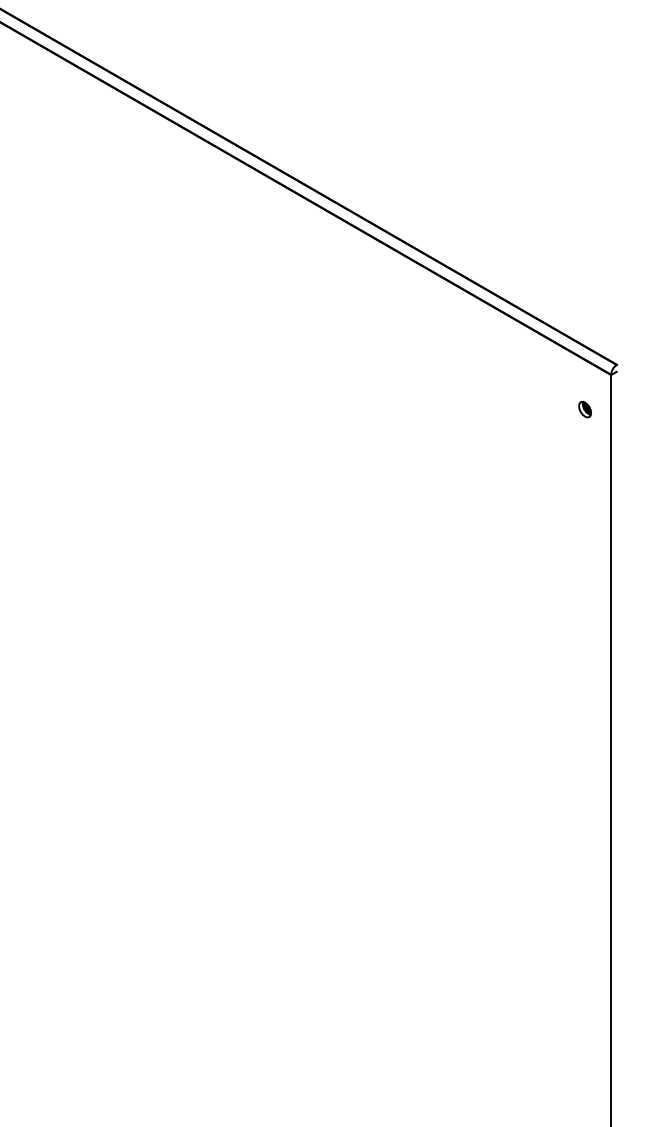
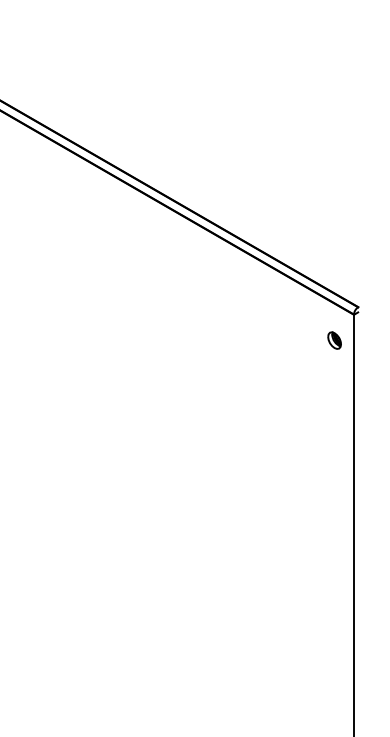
part: (584, 409) -> (334, 340), size x1.43

